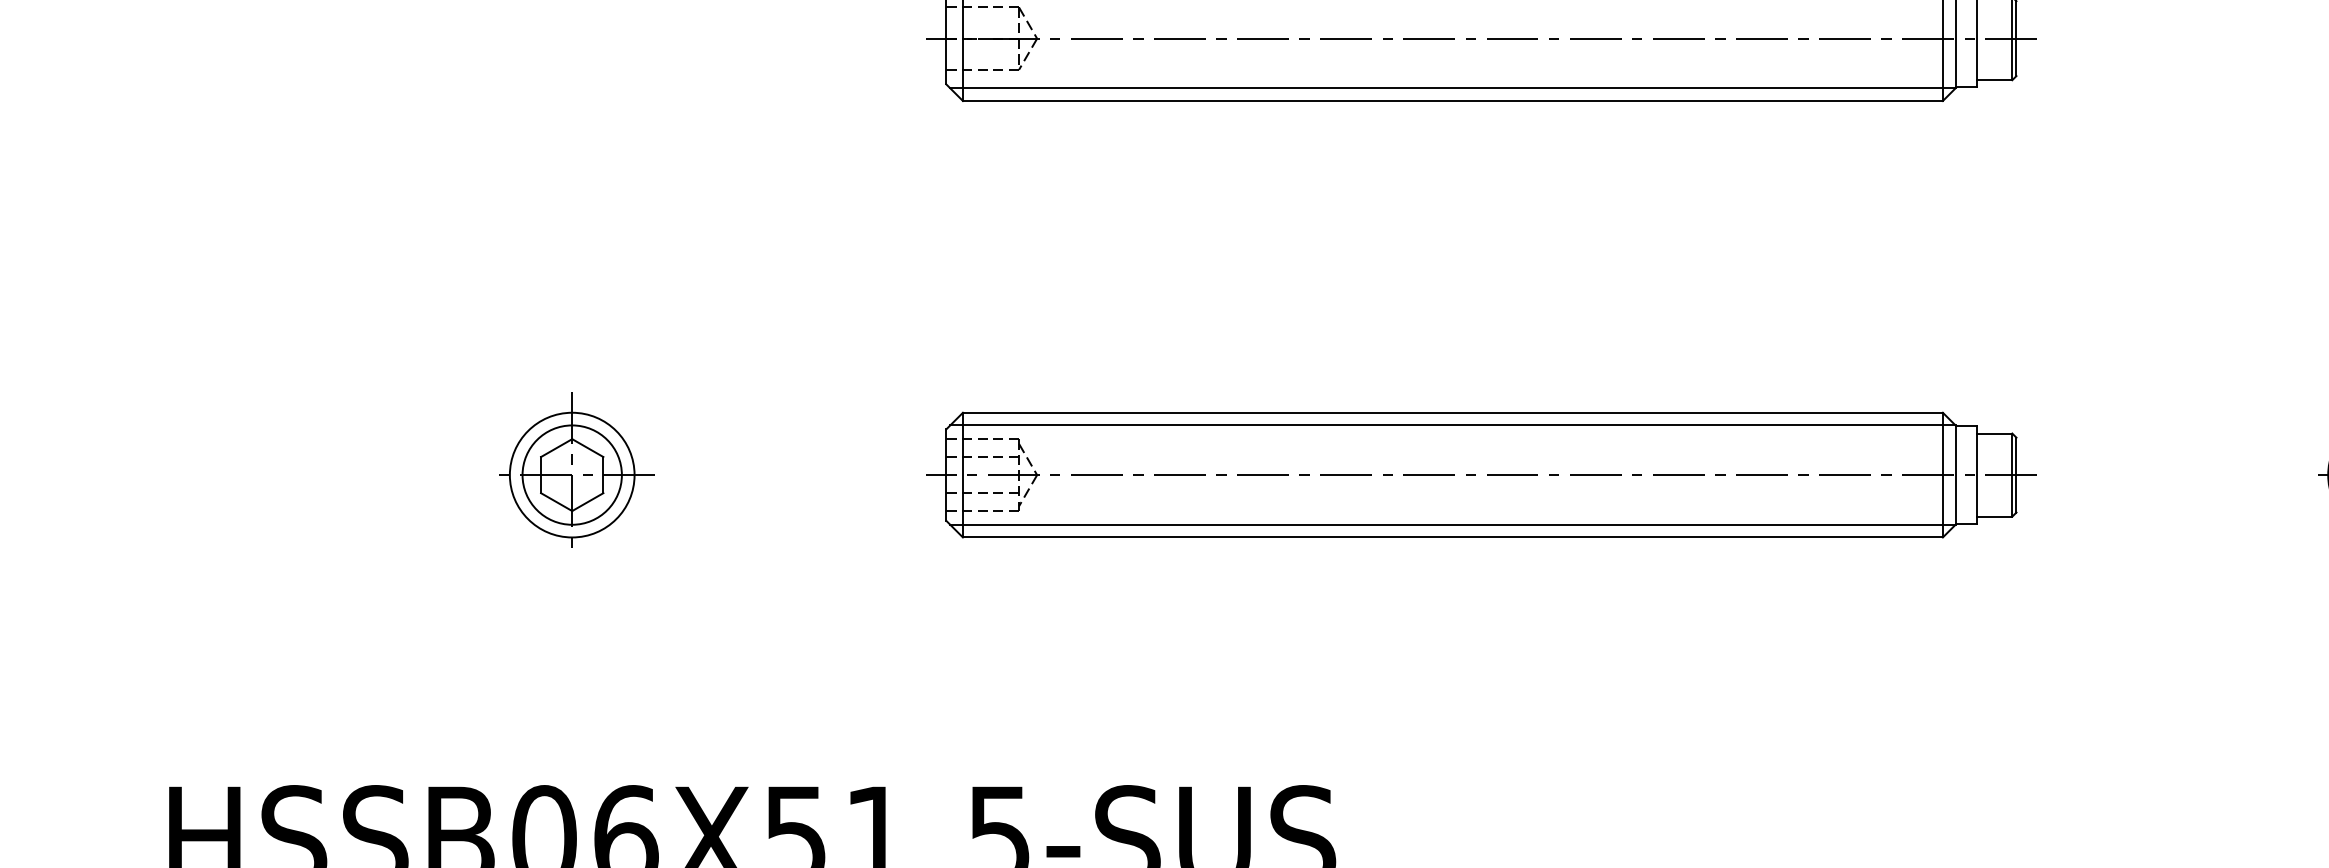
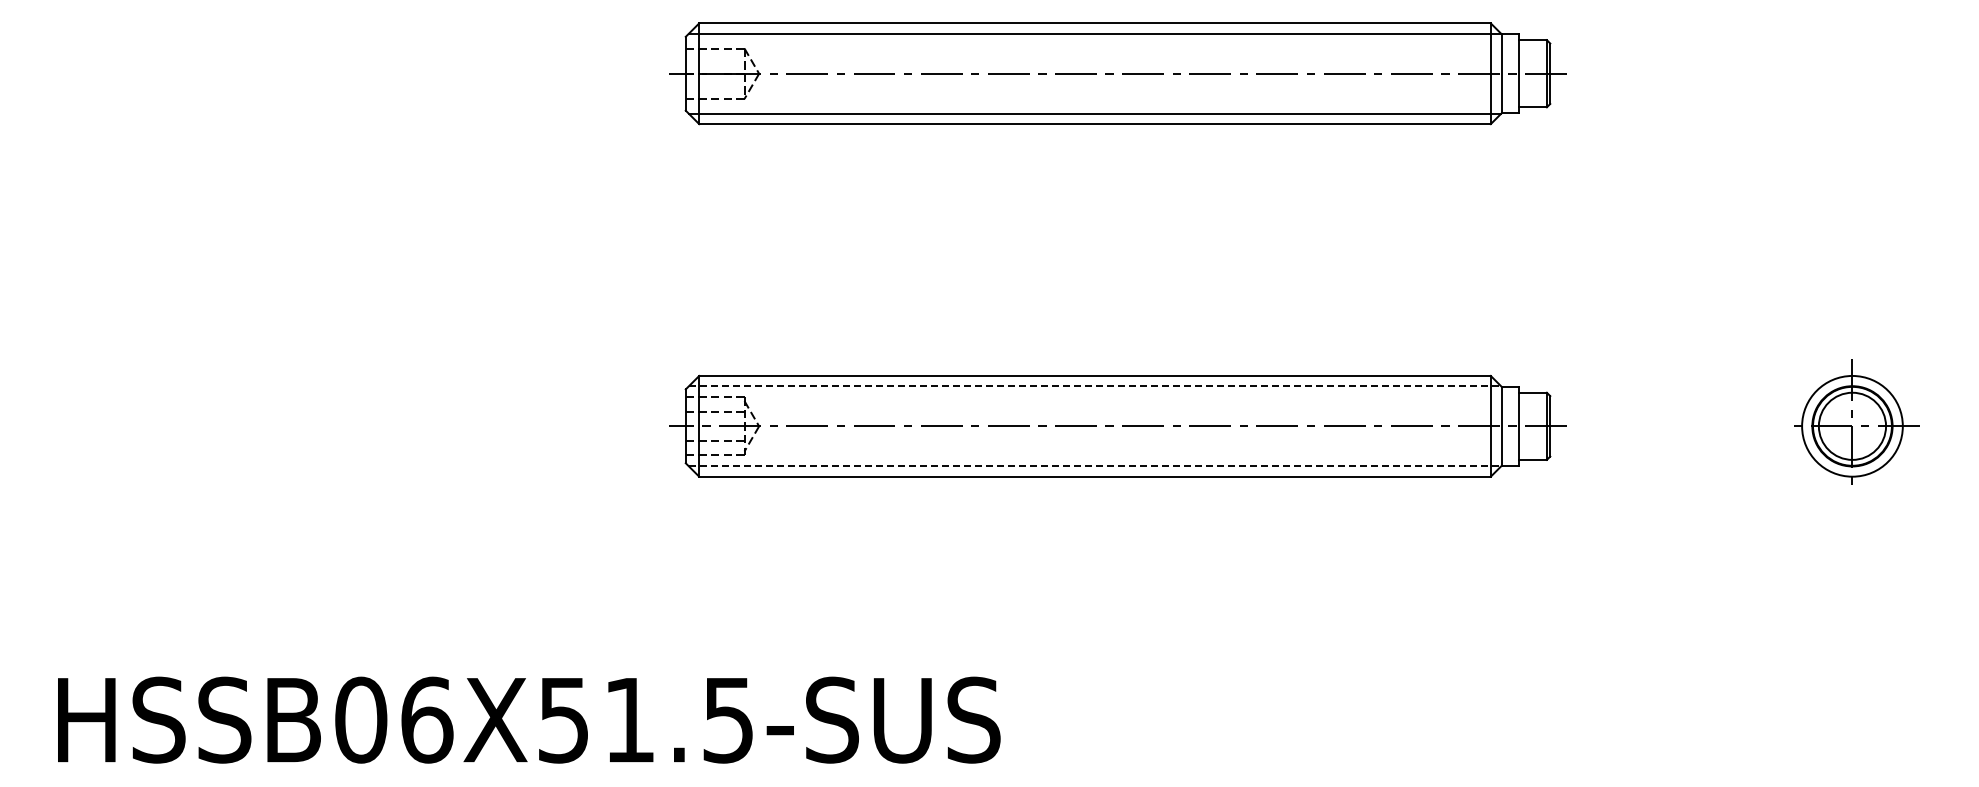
line: (1453, 425) -> (1095, 386), solid -> dashed
part: (577, 469) -> (387, 421), removed
line: (1453, 524) -> (1095, 466), solid -> dashed

